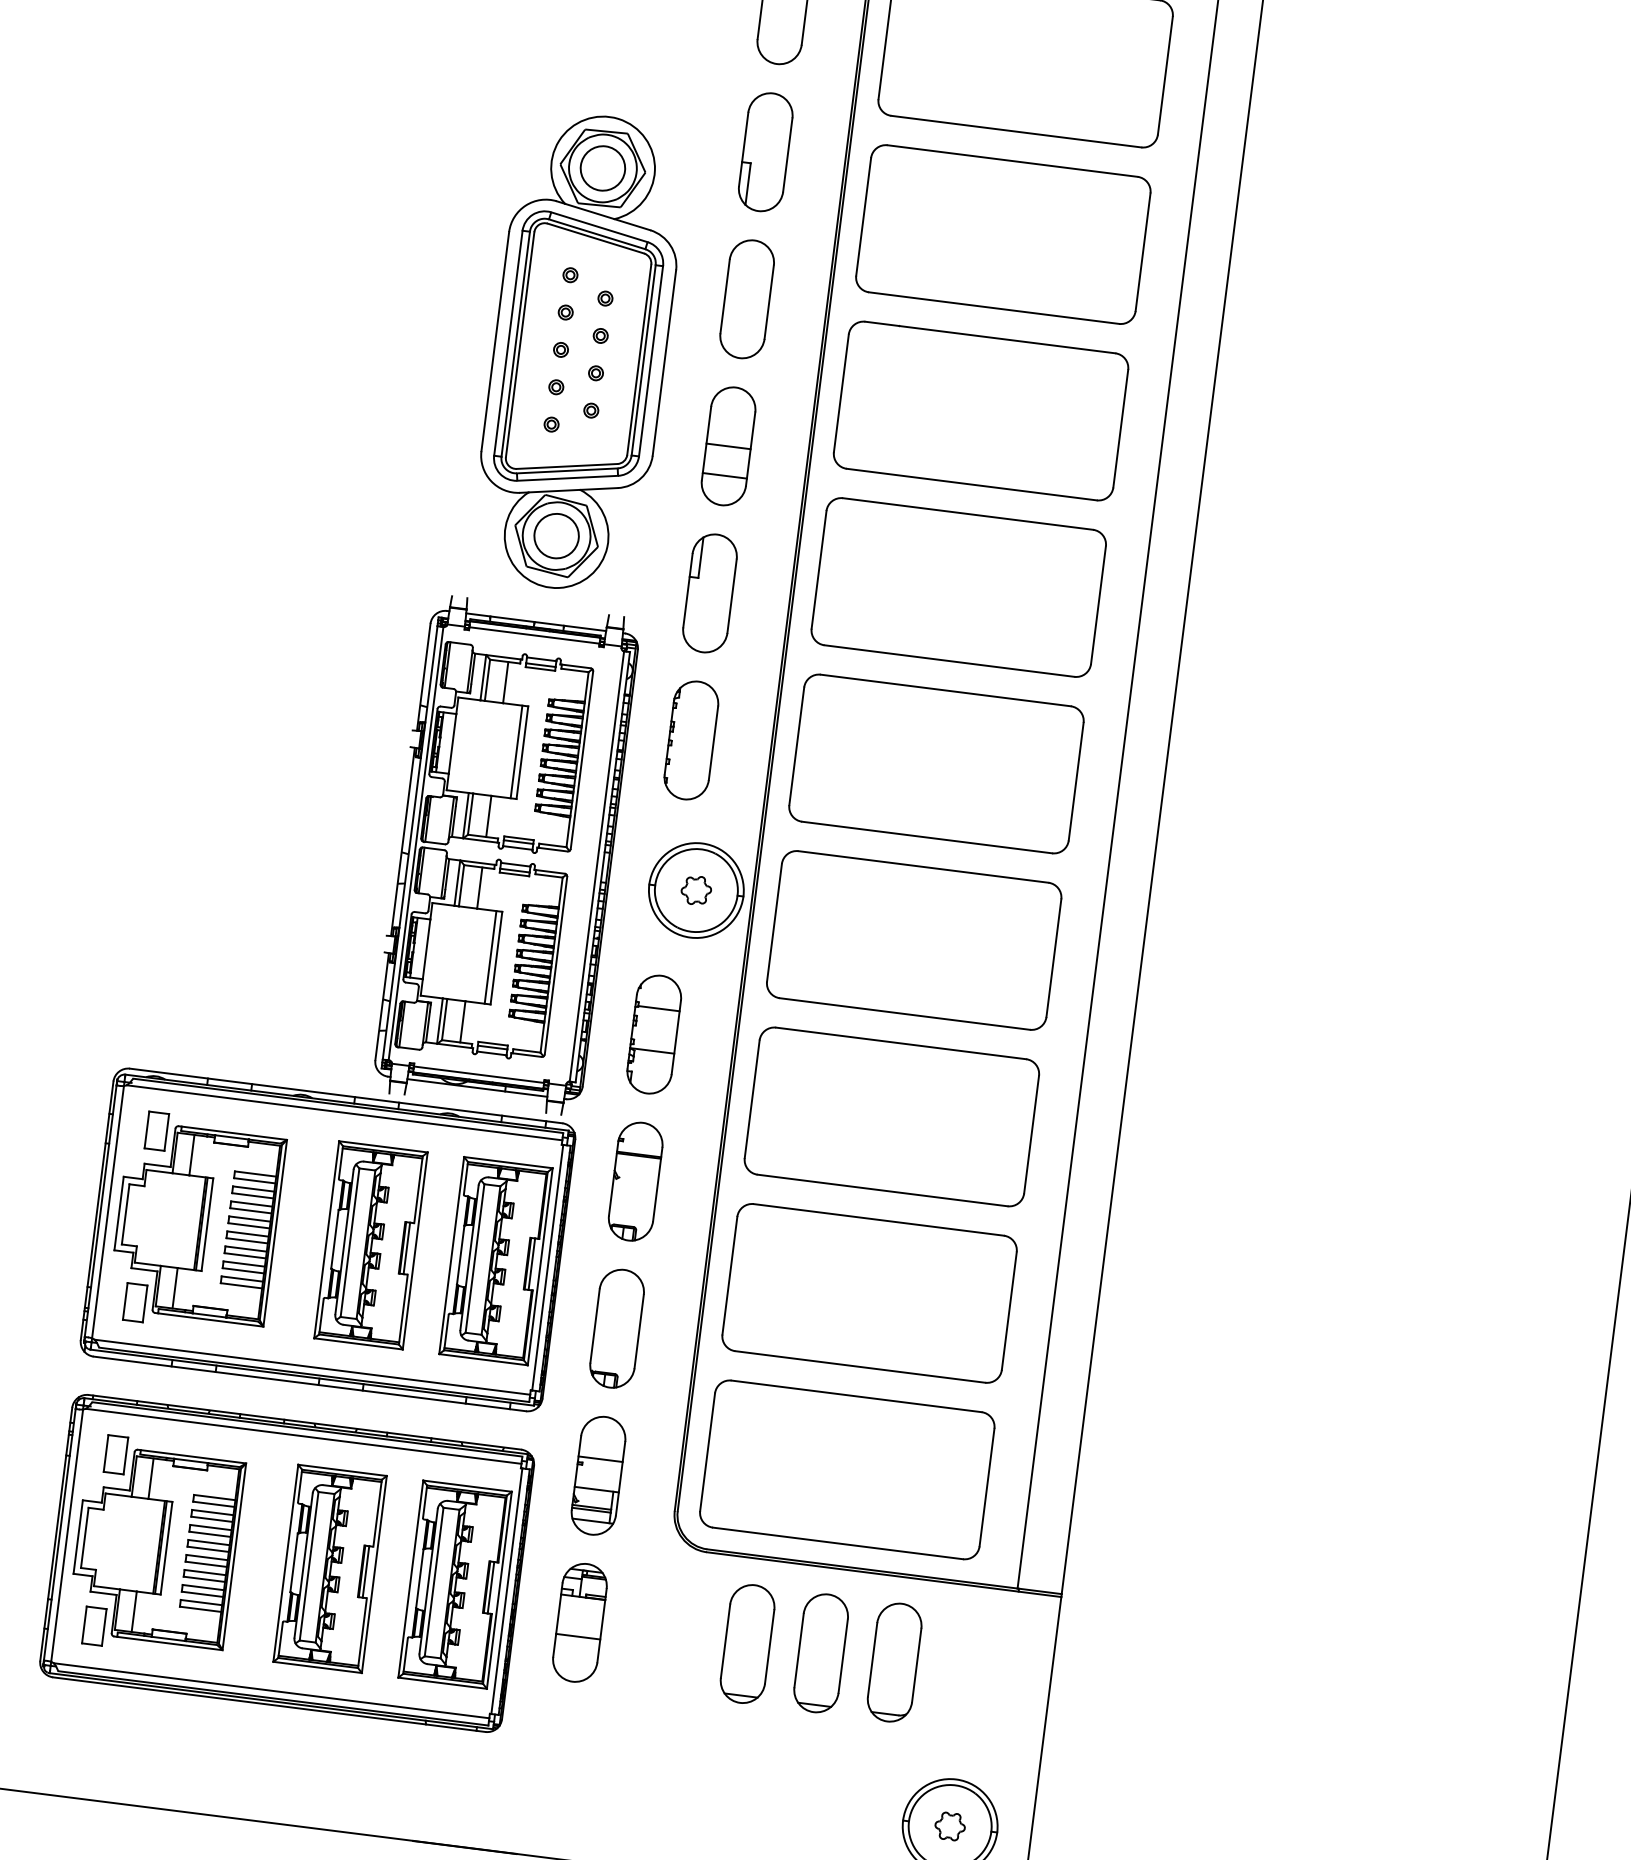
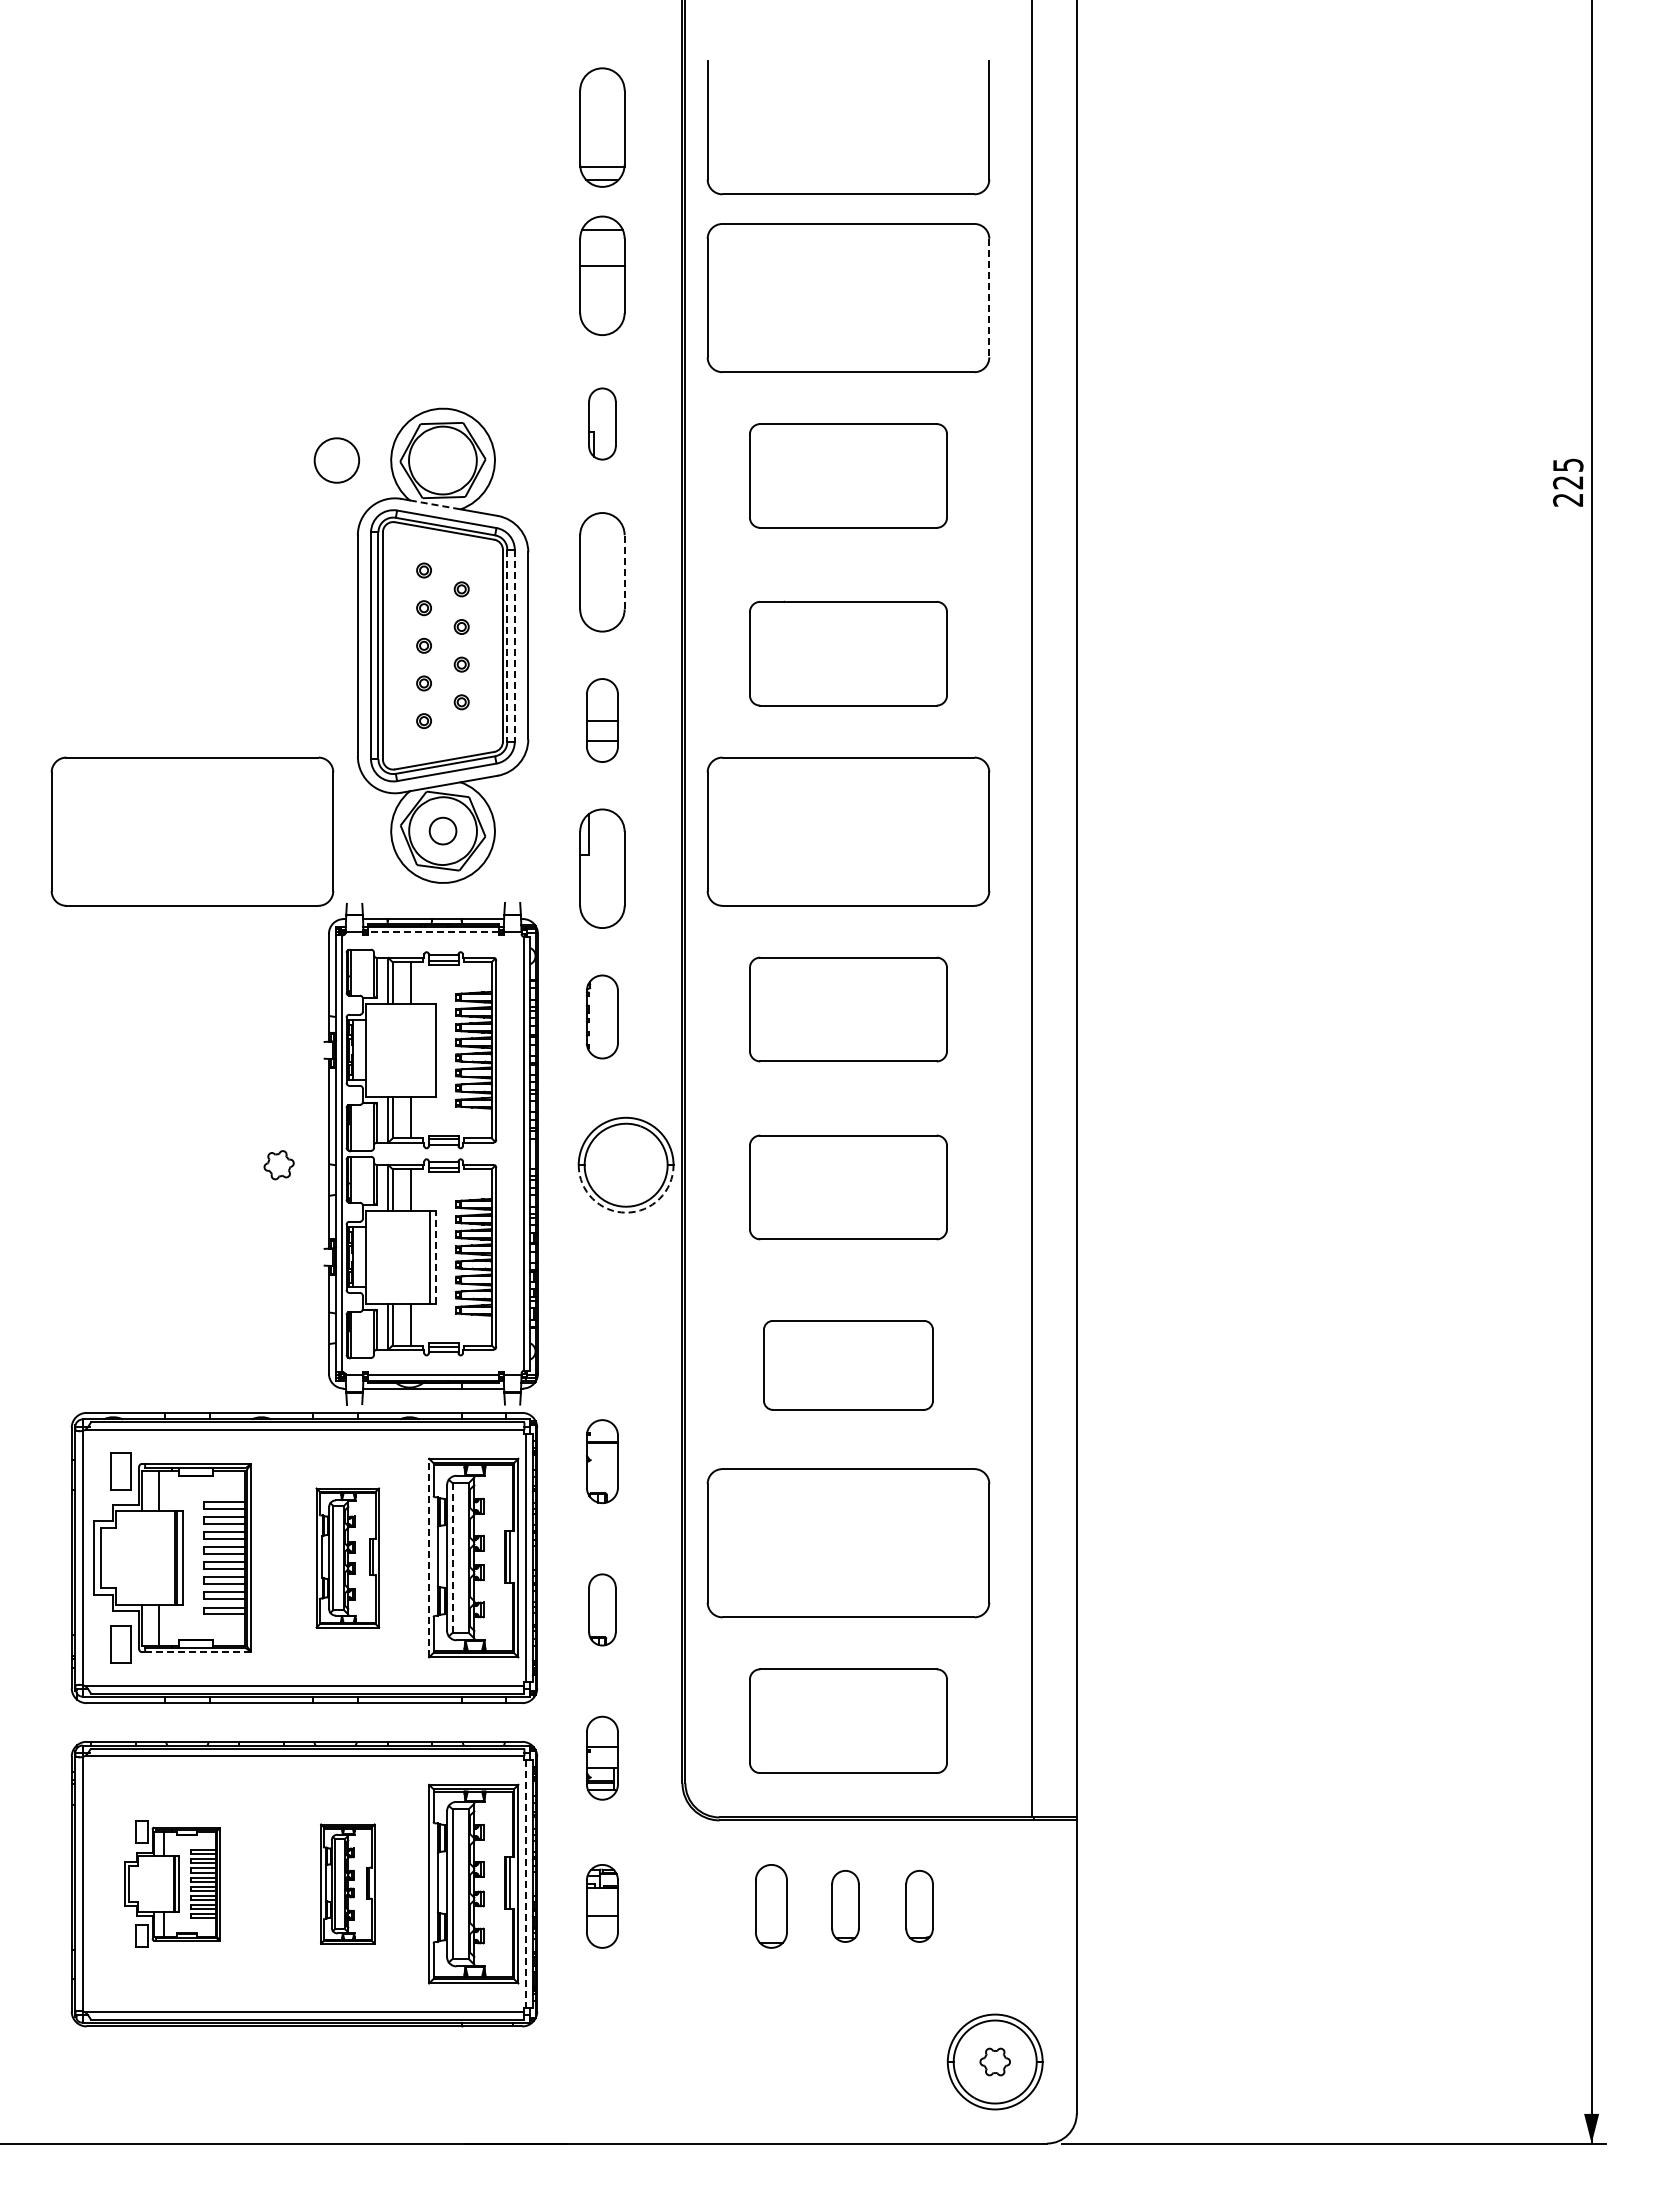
line: (1165, 76) -> (989, 298), solid -> dashed
part: (765, 151) -> (602, 423), size x0.6
circle: (602, 168) -> (336, 460), moved
line: (590, 211) -> (435, 504), solid -> dashed
part: (1003, 234) -> (848, 475), size x0.7
line: (769, 301) -> (624, 571), solid -> dashed
line: (643, 360) -> (507, 645), solid -> dashed
line: (650, 360) -> (514, 645), solid -> dashed
part: (981, 410) -> (848, 653), size x0.7
part: (728, 446) -> (602, 720), size x0.7
part: (307, 505) -> (192, 831), added
circle: (556, 535) -> (442, 830), size x0.6
line: (534, 635) -> (433, 932), solid -> dashed
part: (691, 740) -> (602, 1016), size x0.7
line: (516, 751) -> (430, 1049), removed
part: (936, 763) -> (848, 1009), size x0.7
part: (695, 890) -> (278, 1165), moved
arc: (690, 937) -> (626, 1212), solid -> dashed
part: (914, 940) -> (848, 1187), size x0.7
line: (496, 958) -> (436, 1257), solid -> dashed
part: (654, 1034) -> (602, 1313), removed
part: (891, 1117) -> (848, 1365), size x0.6
part: (635, 1181) -> (602, 1461), size x0.7
part: (370, 1244) -> (347, 1557), size x0.7
line: (452, 1255) -> (429, 1557), solid -> dashed
line: (474, 1258) -> (452, 1558), solid -> dashed
line: (210, 1320) -> (197, 1652), solid -> dashed
part: (617, 1328) -> (602, 1609), size x0.6
part: (847, 1470) -> (848, 1721), size x0.7
part: (598, 1476) -> (602, 1758), size x0.7
part: (156, 1546) -> (172, 1883), size x0.6
part: (329, 1568) -> (347, 1883), size x0.6
line: (506, 1591) -> (525, 1884), solid -> dashed
part: (580, 1623) -> (602, 1906), size x0.7
part: (747, 1644) -> (771, 1906), size x0.7
part: (821, 1653) -> (845, 1906), size x0.6
part: (894, 1662) -> (919, 1906), size x0.6

